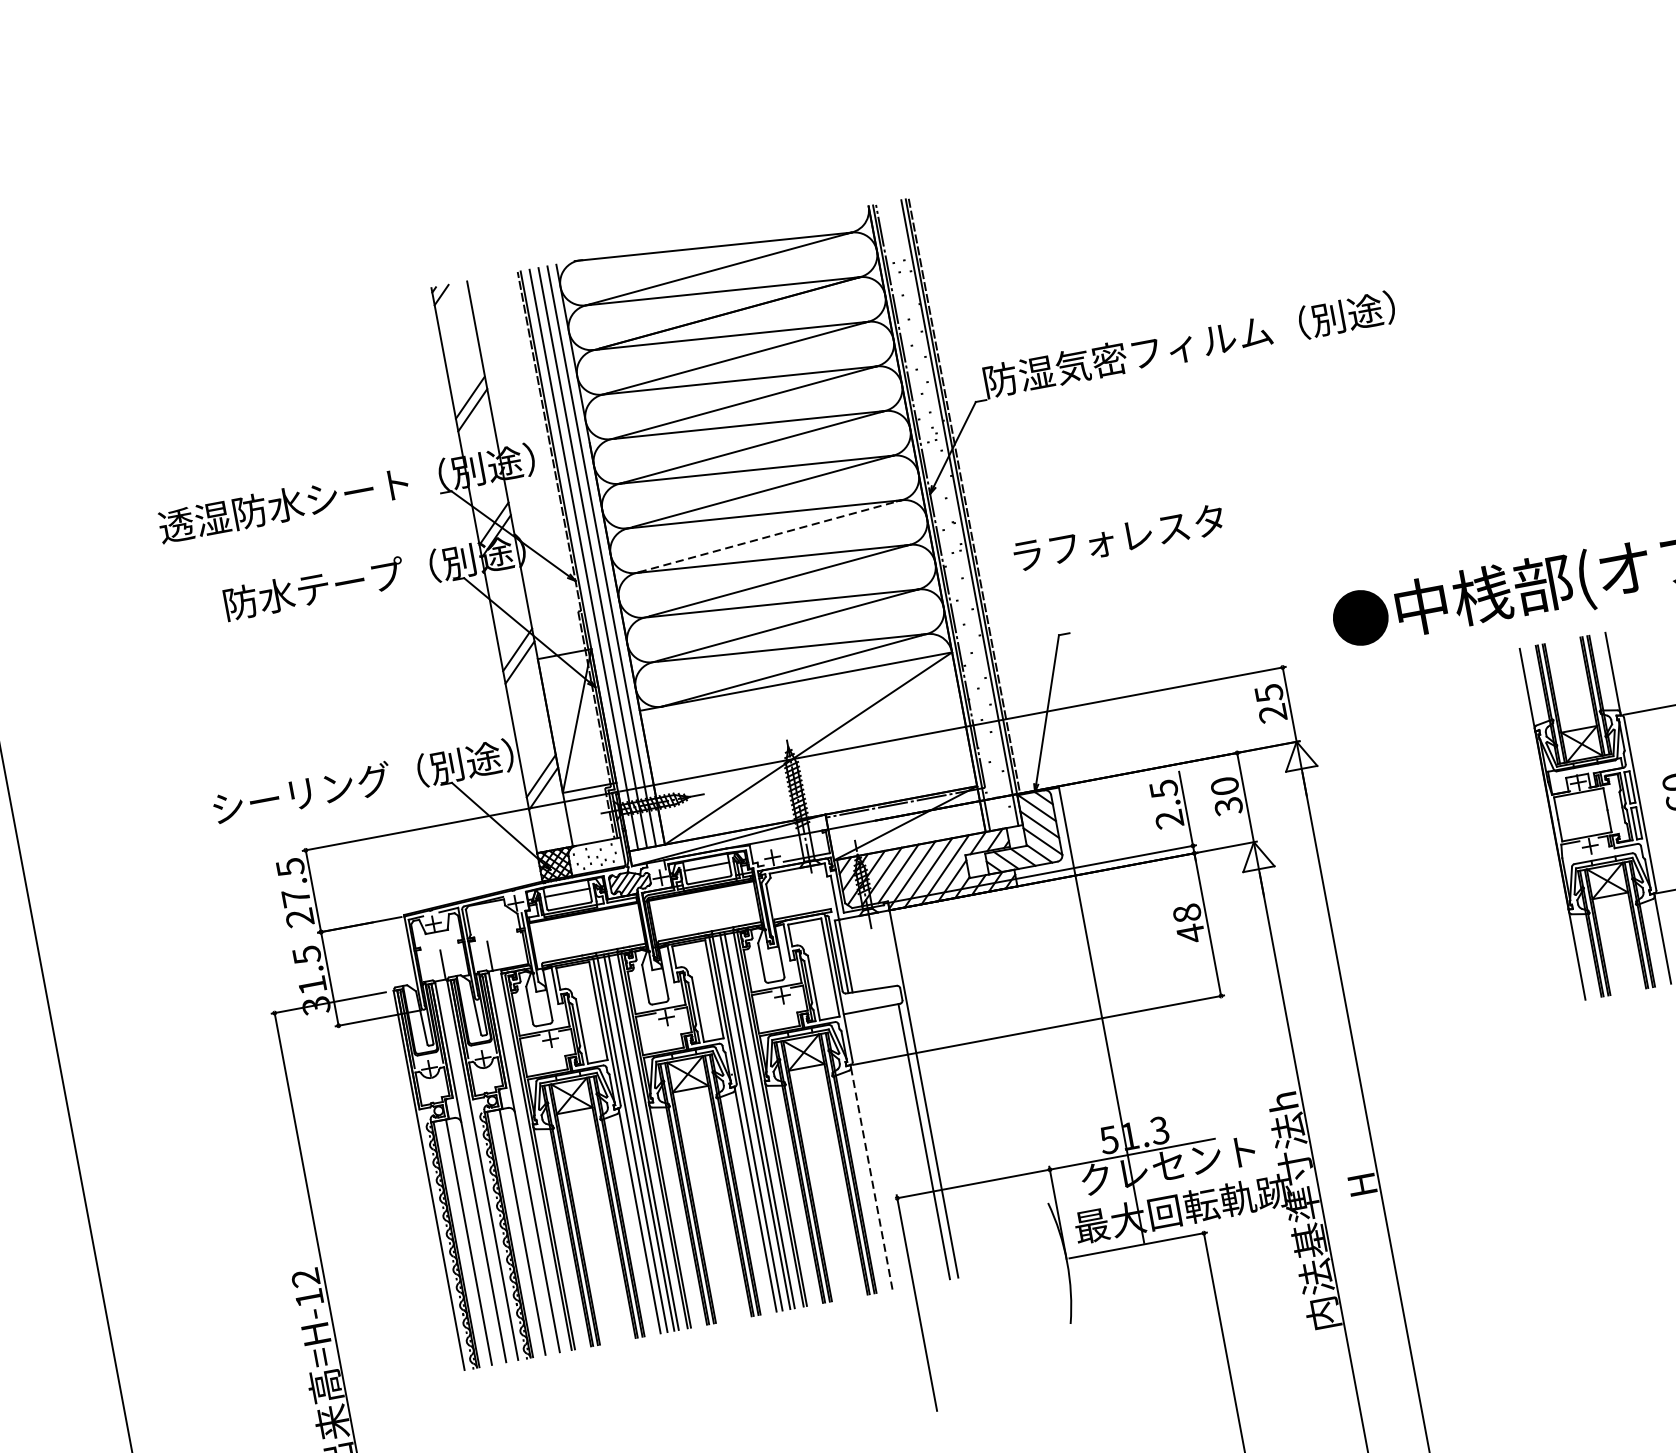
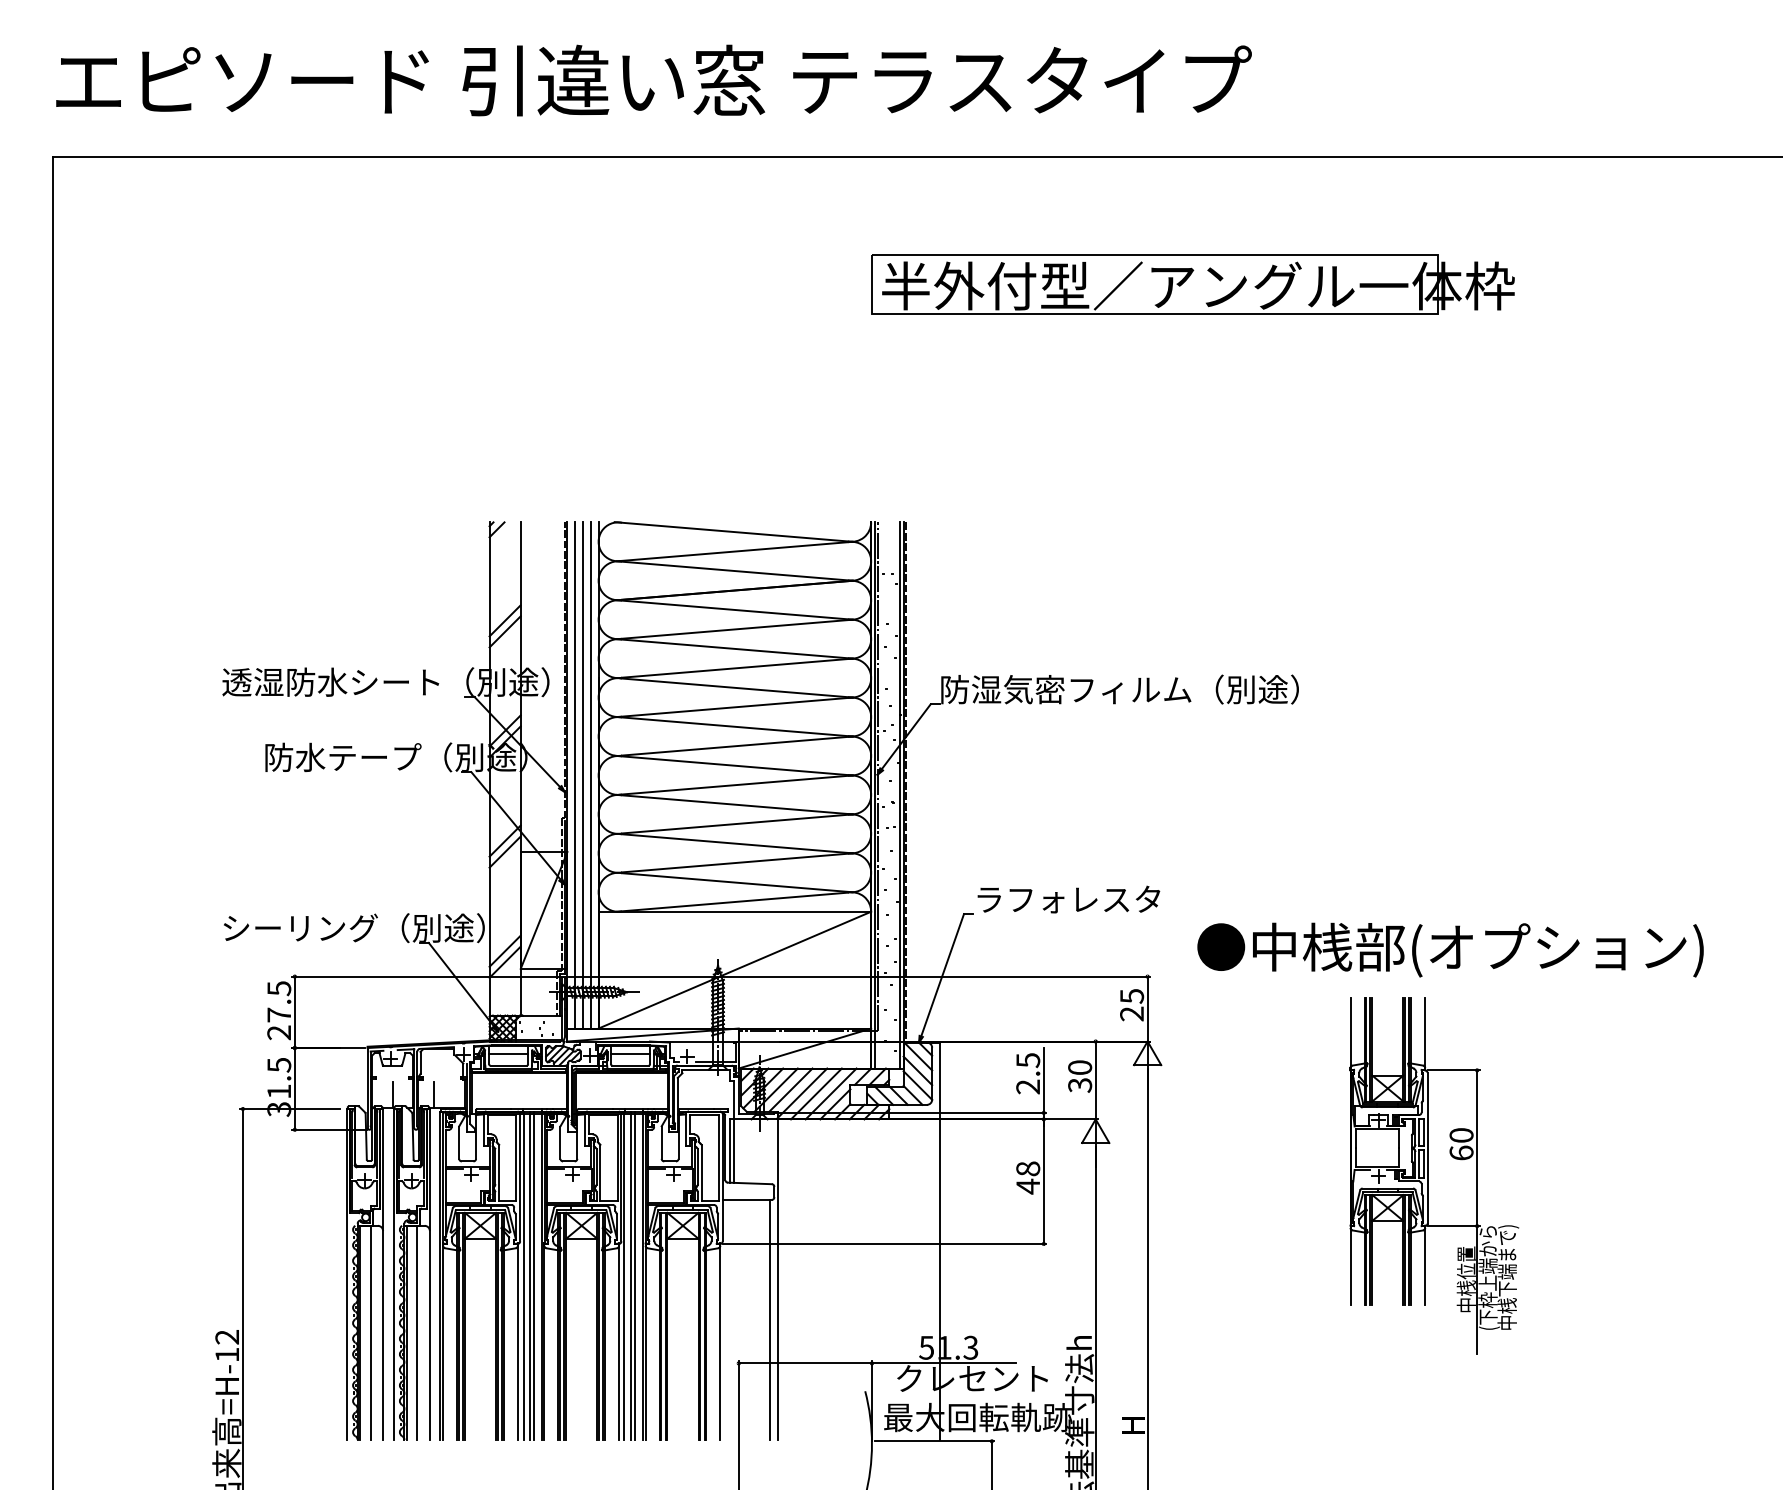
line: (770, 536) -> (736, 785), dashed -> solid
text: (1118, 537) -> (1068, 899), moved
line: (872, 1179) -> (720, 1343), dashed -> solid

